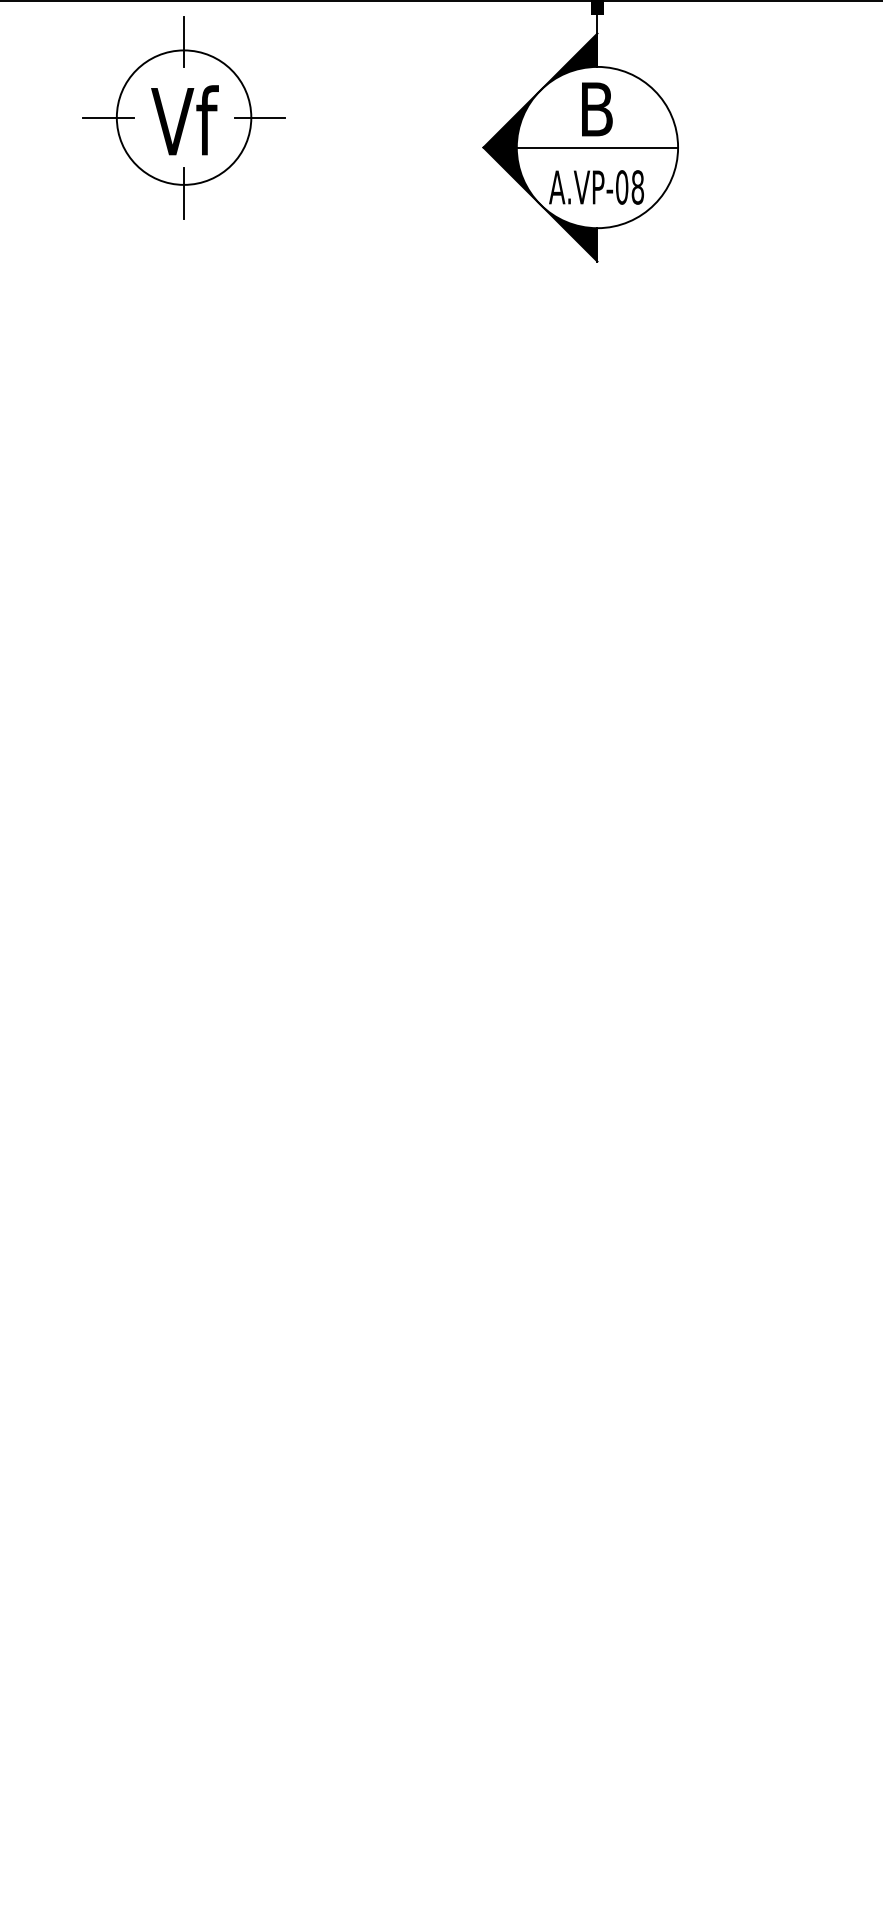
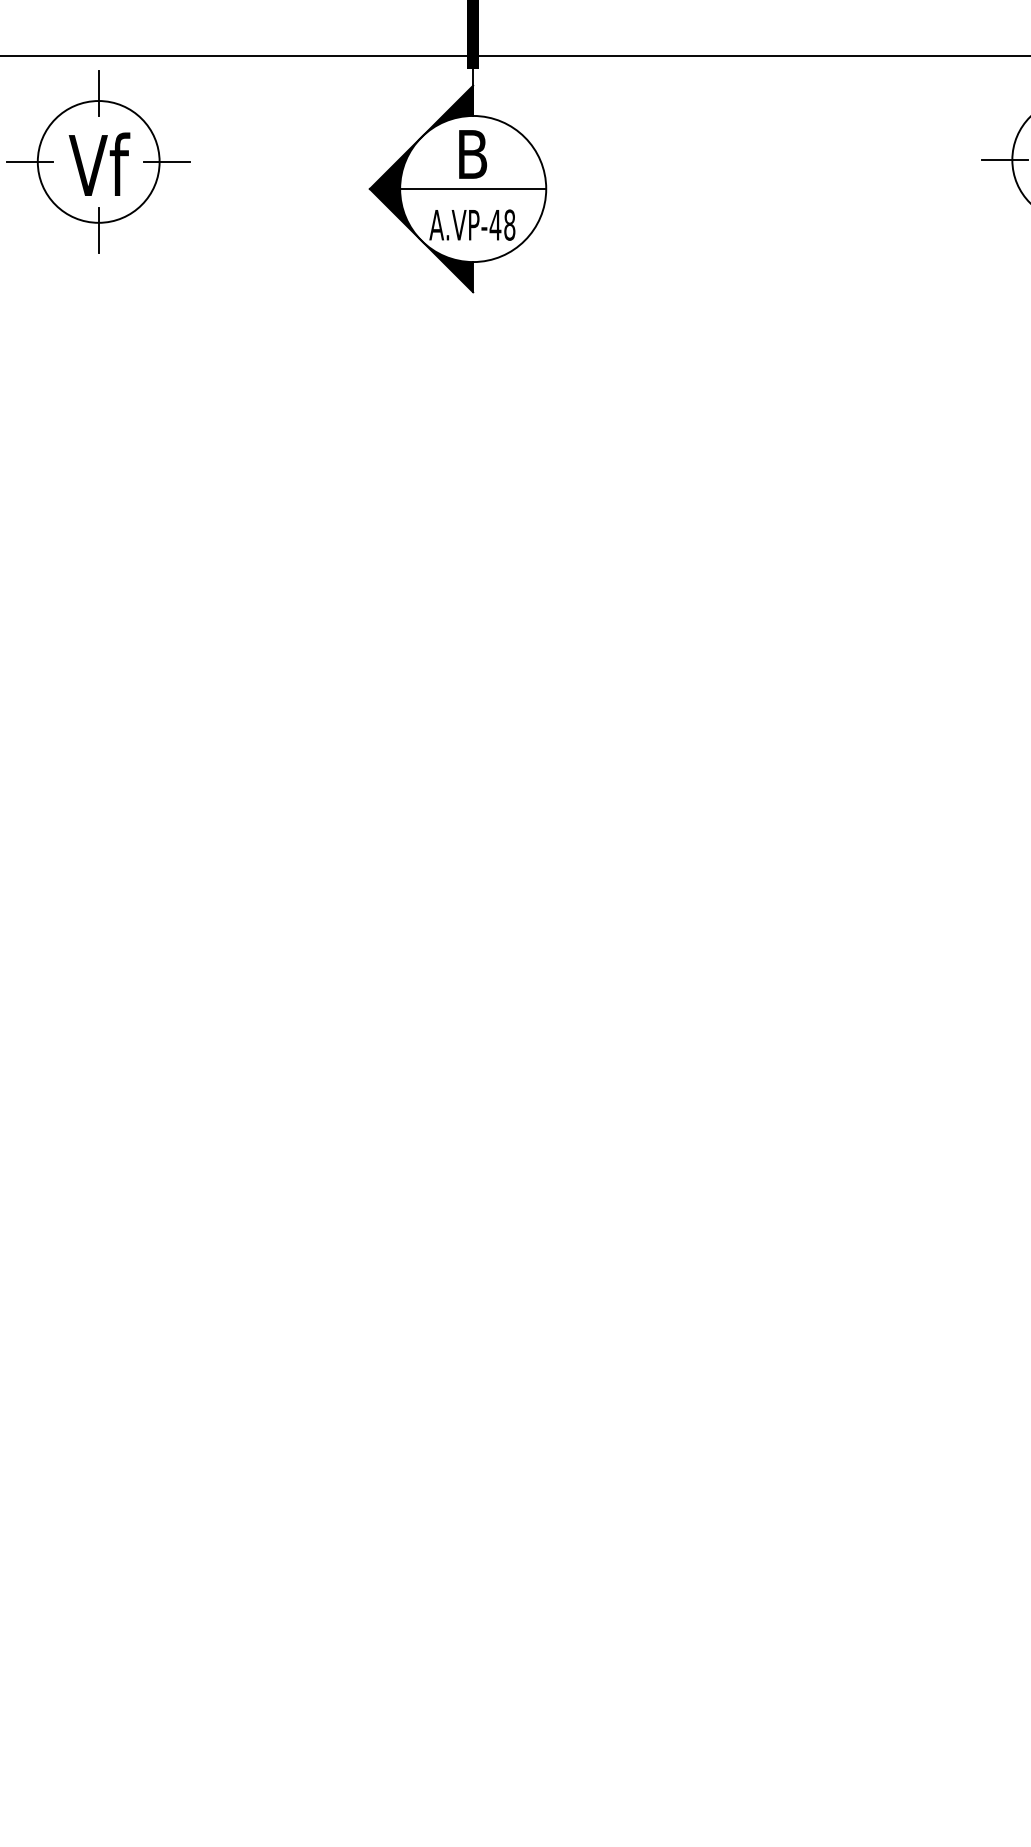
text: (622, 186) -> (495, 224), A.VP-08 -> A.VP-48

